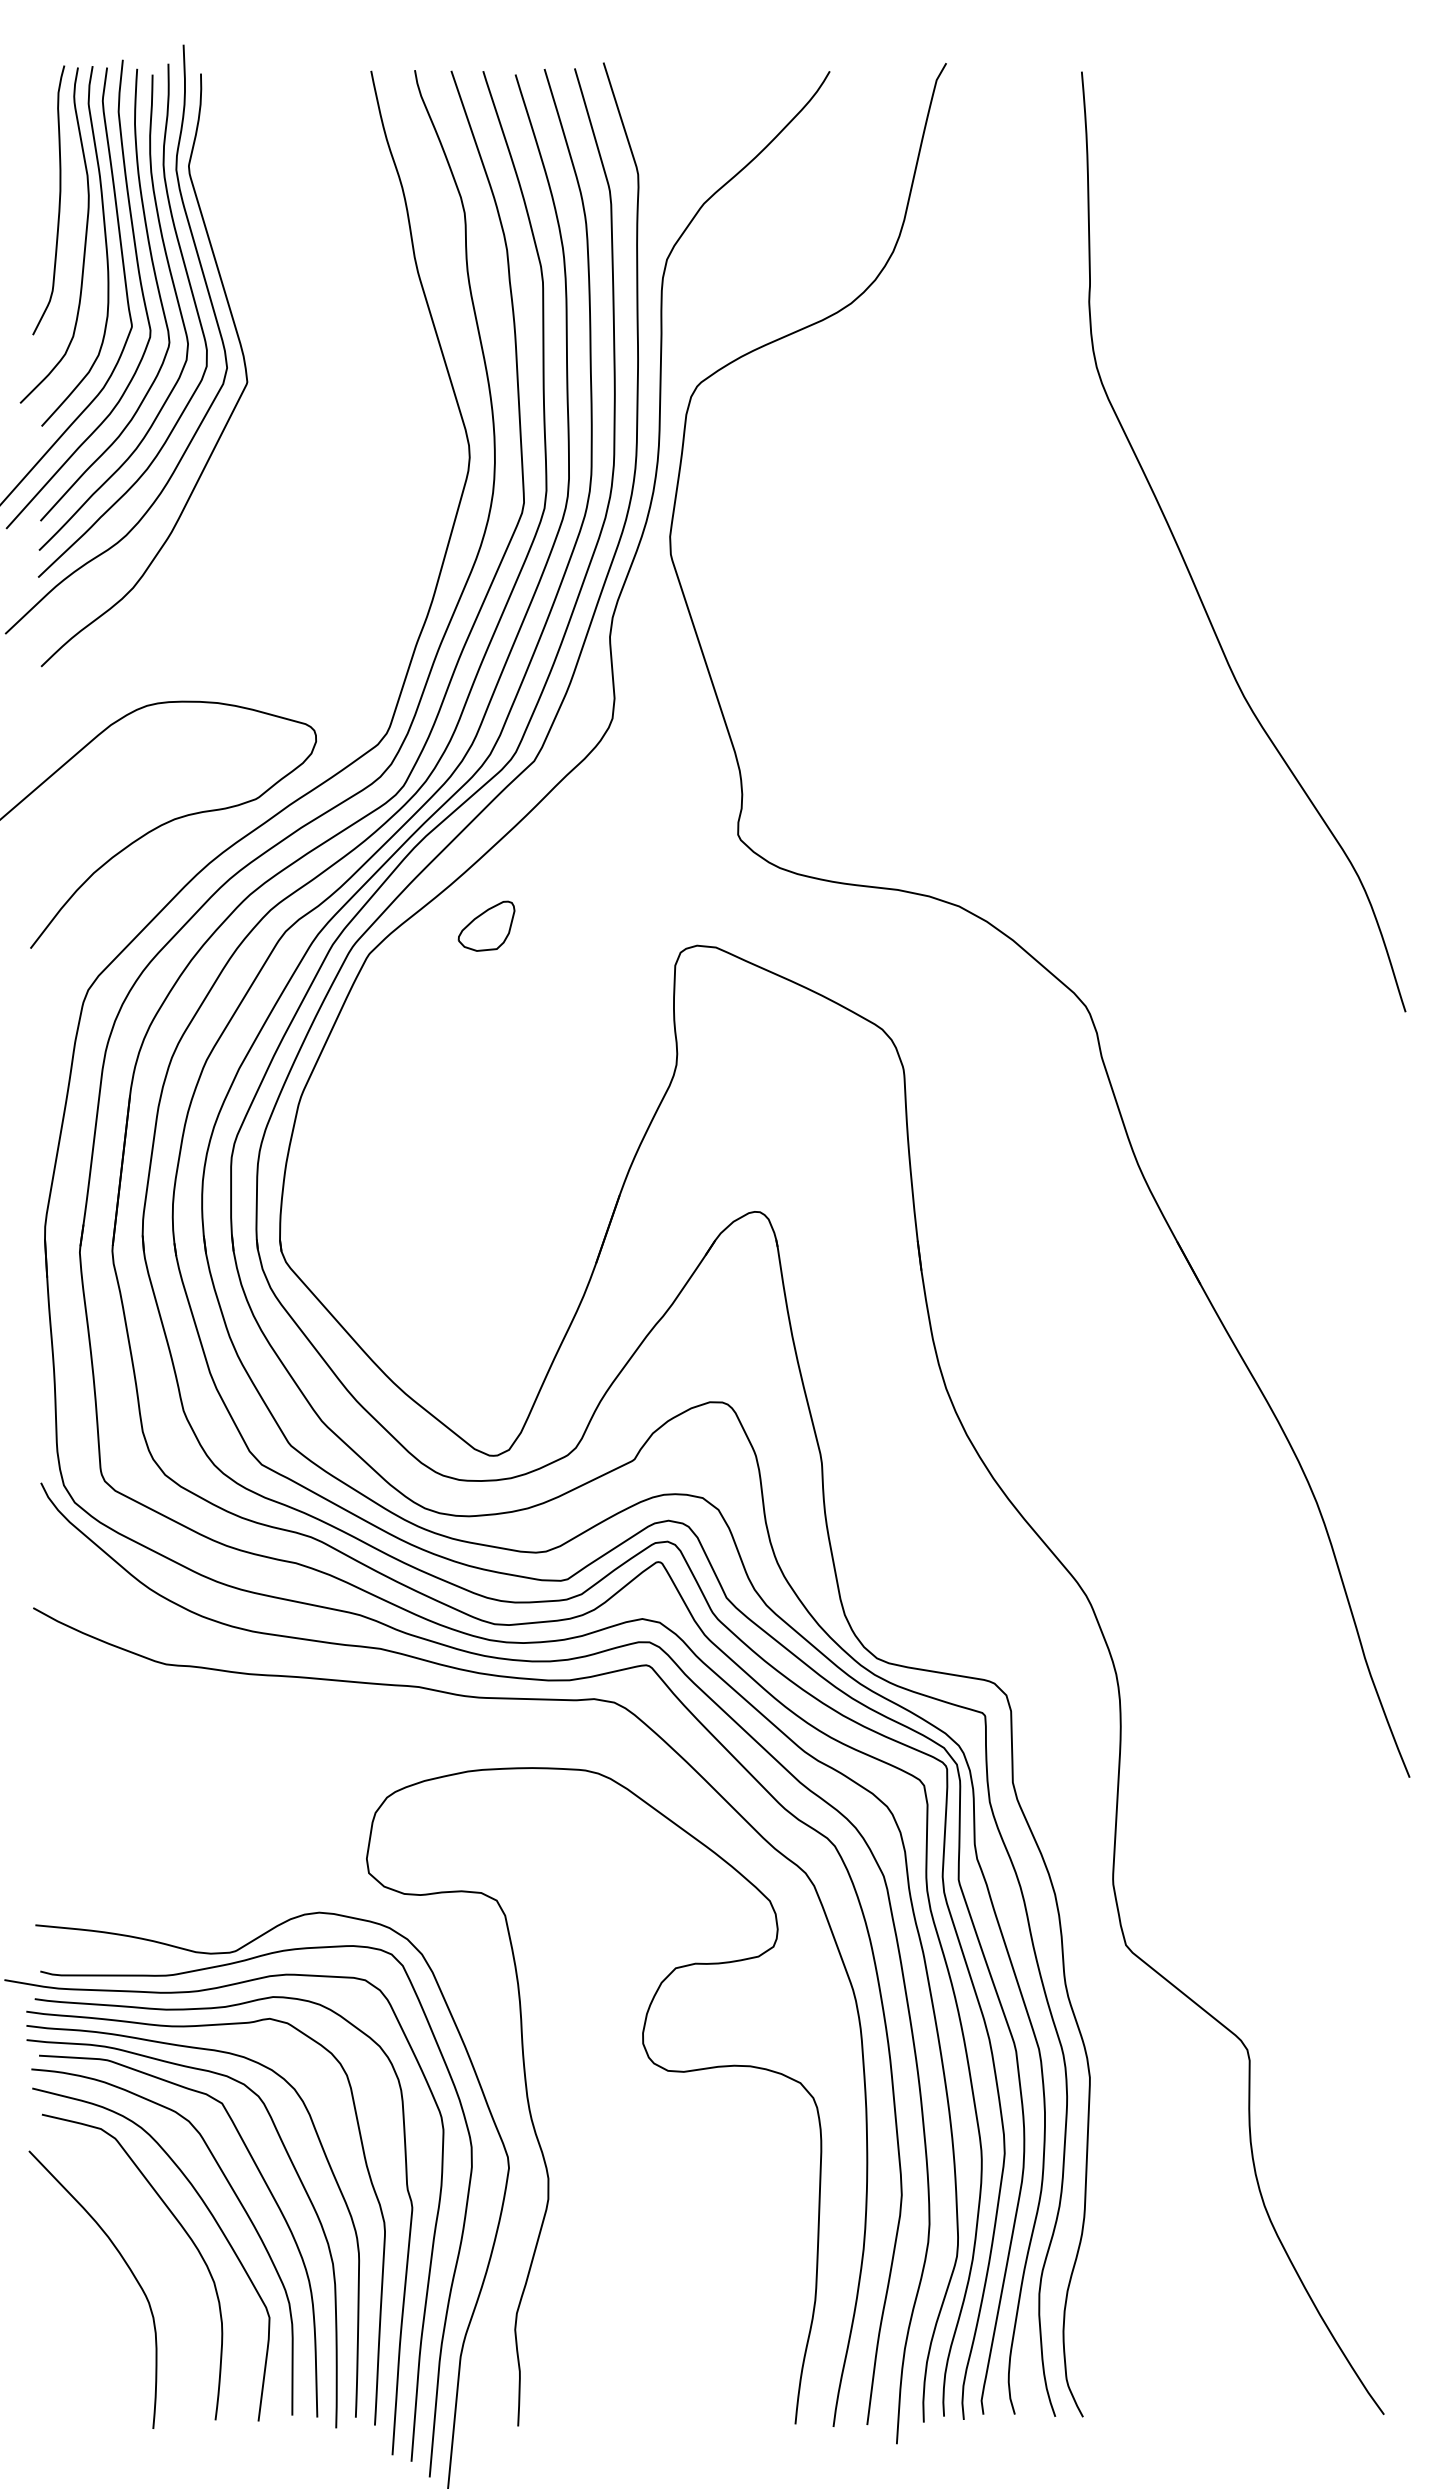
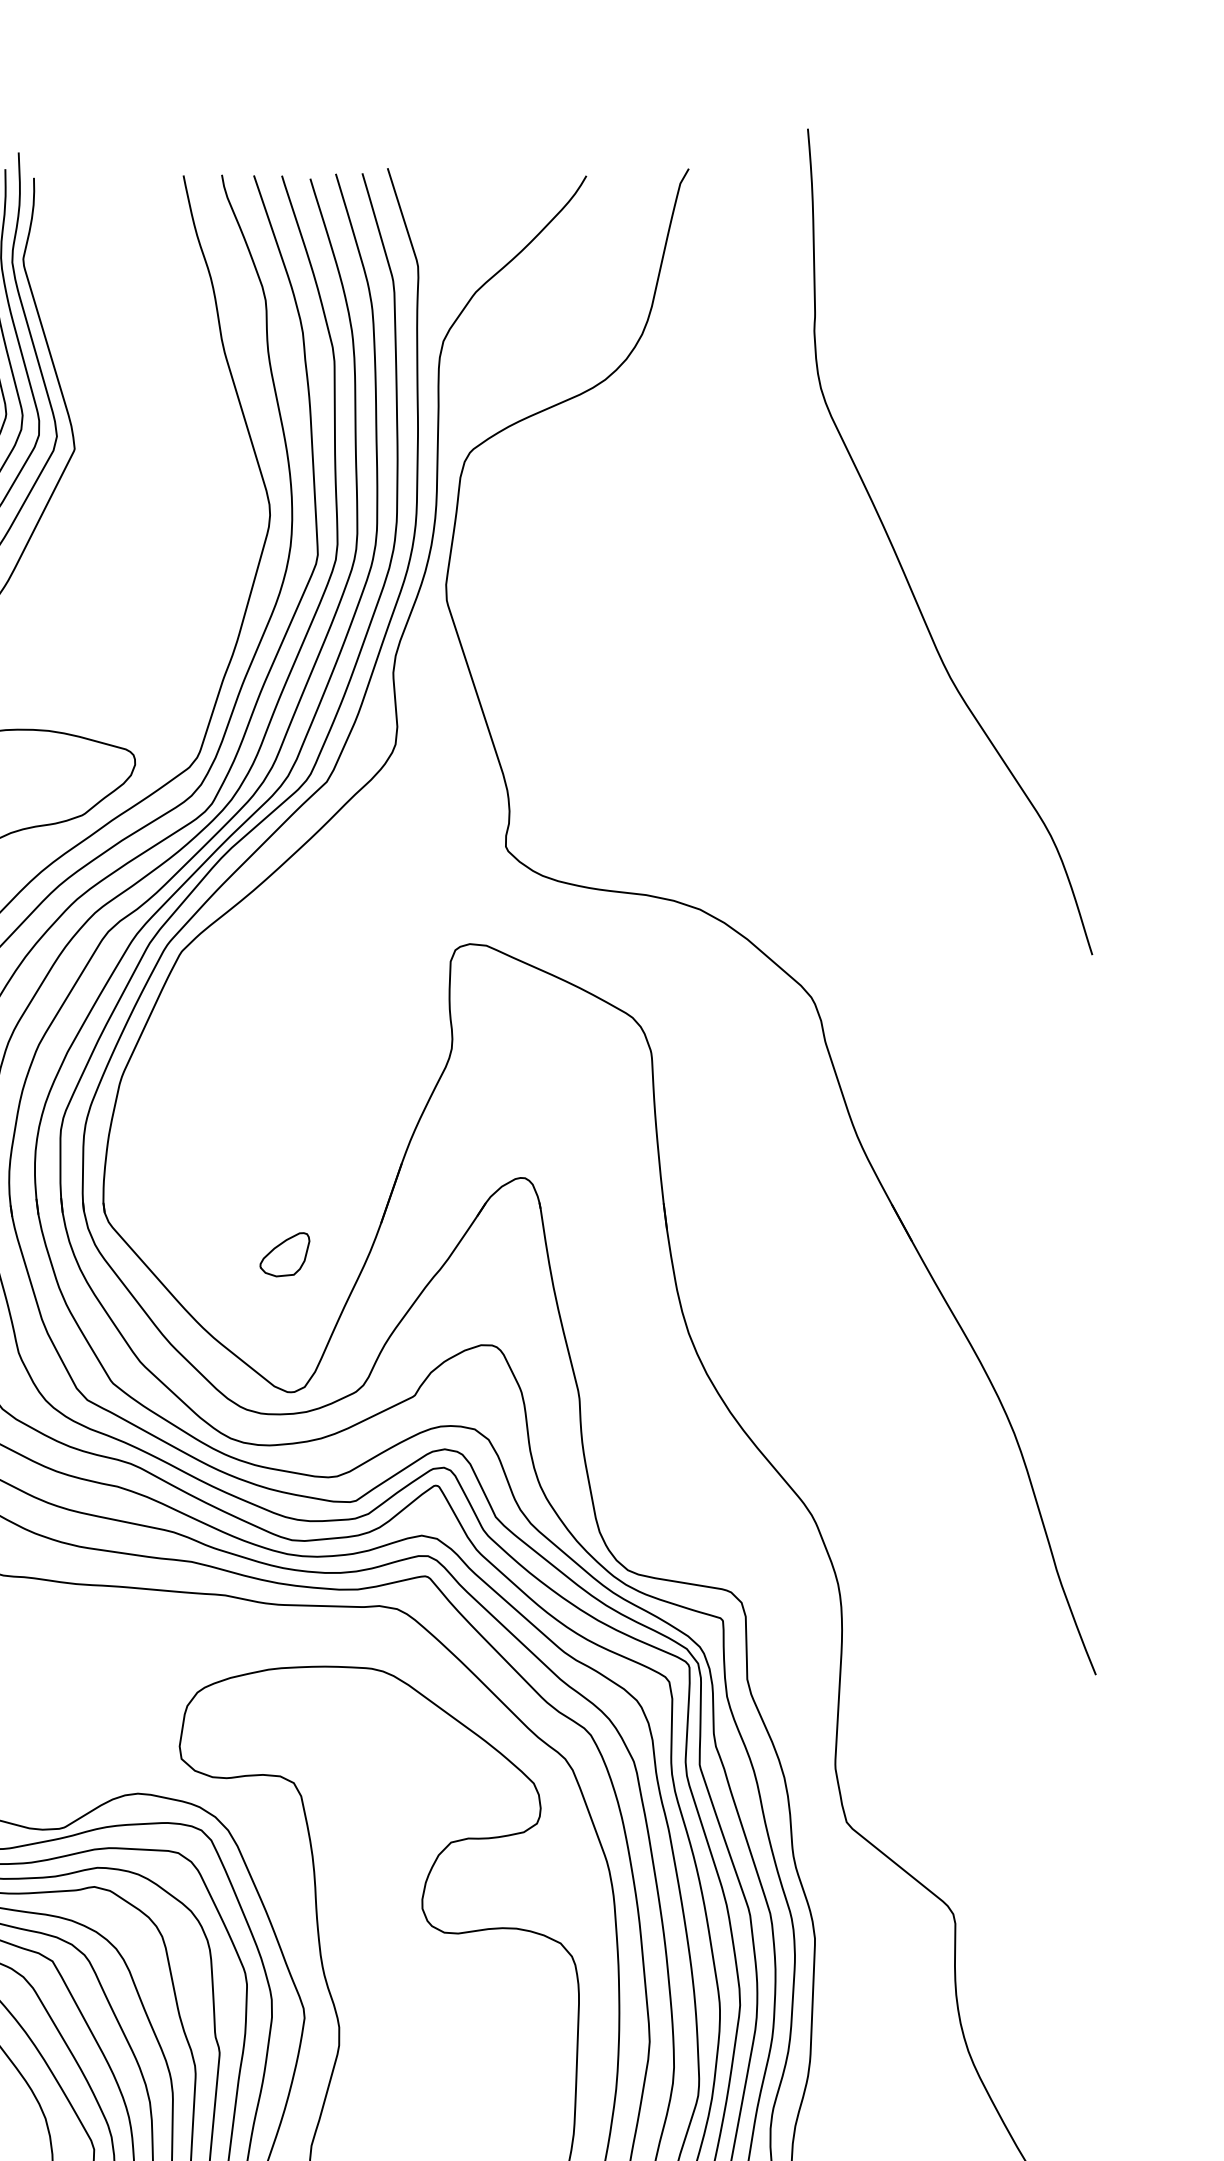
curve: (1187, 565) -> (900, 562), moved
part: (486, 925) -> (284, 1254), moved

